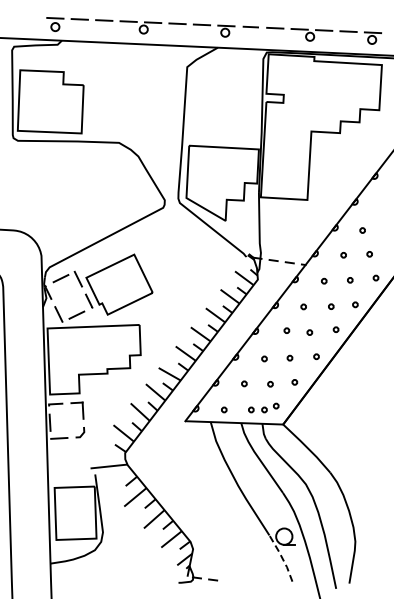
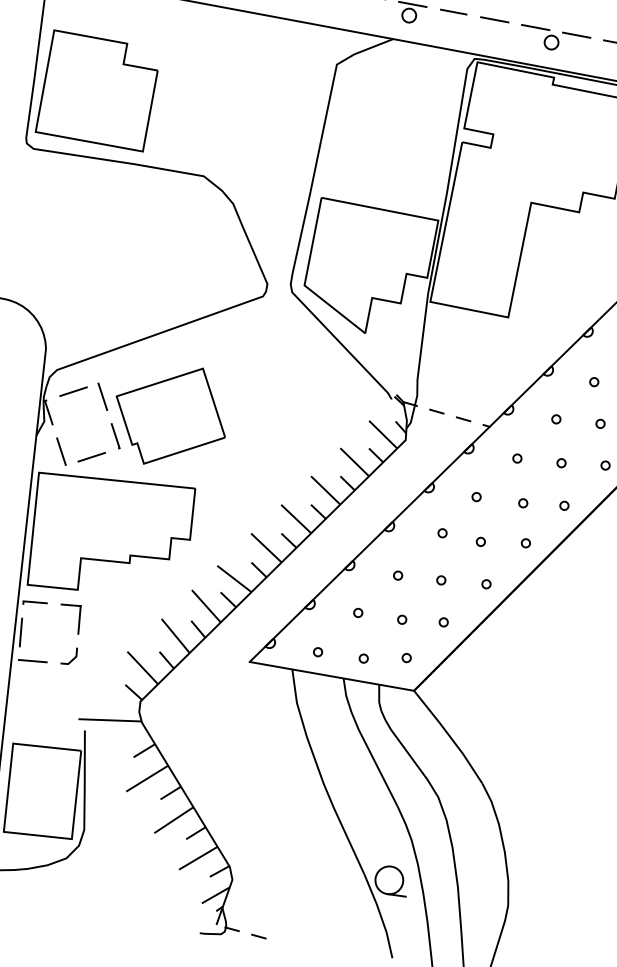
circle: (264, 409) -> (386, 660), removed
line: (282, 557) -> (381, 915), dashed -> solid

